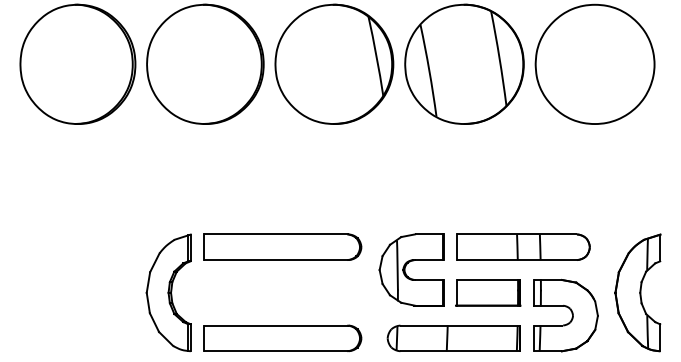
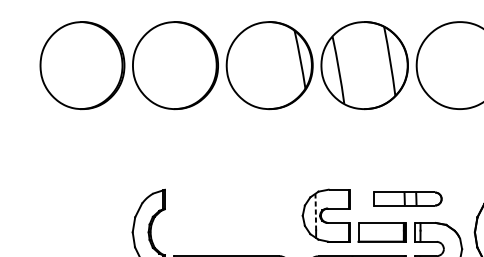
part: (282, 246) -> (231, 198), removed
part: (523, 246) -> (407, 198), size x0.7
line: (397, 264) -> (315, 211), solid -> dashed

